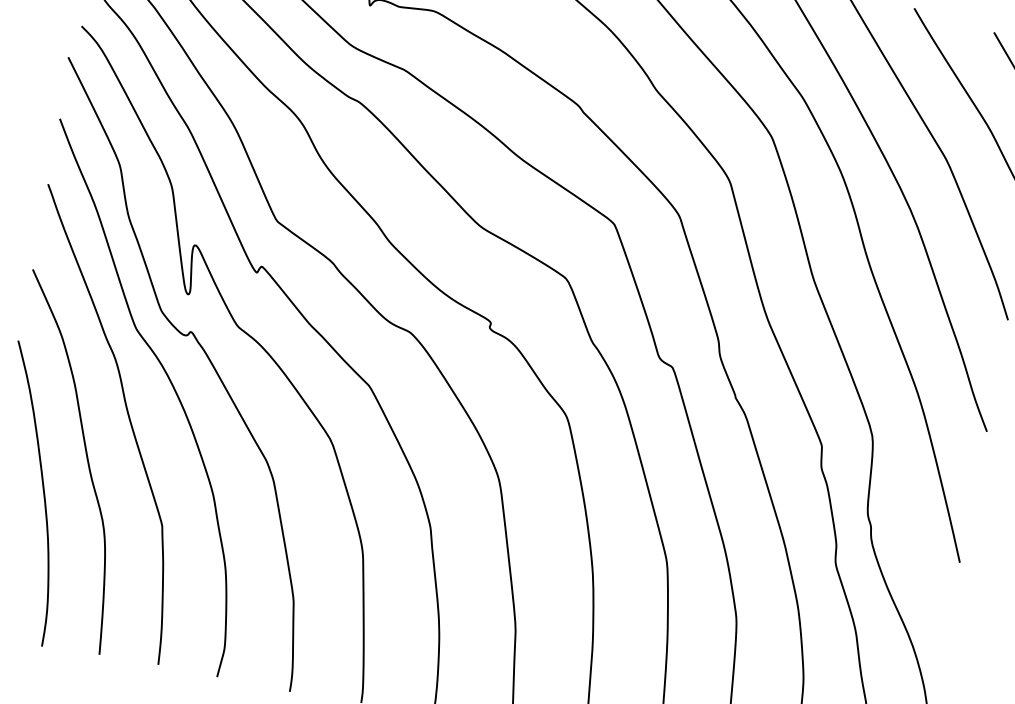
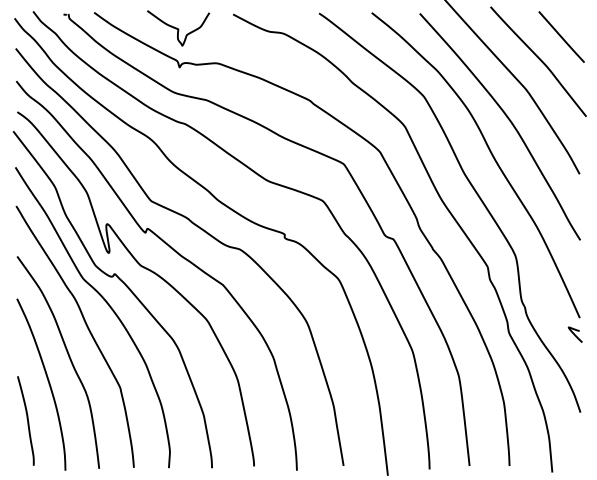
curve: (945, 588) -> (574, 334), added

